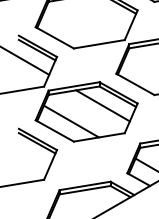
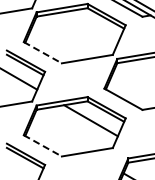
line: (54, 37) -> (42, 52), solid -> dashed
line: (70, 121) -> (58, 136), removed
line: (54, 130) -> (42, 145), solid -> dashed

